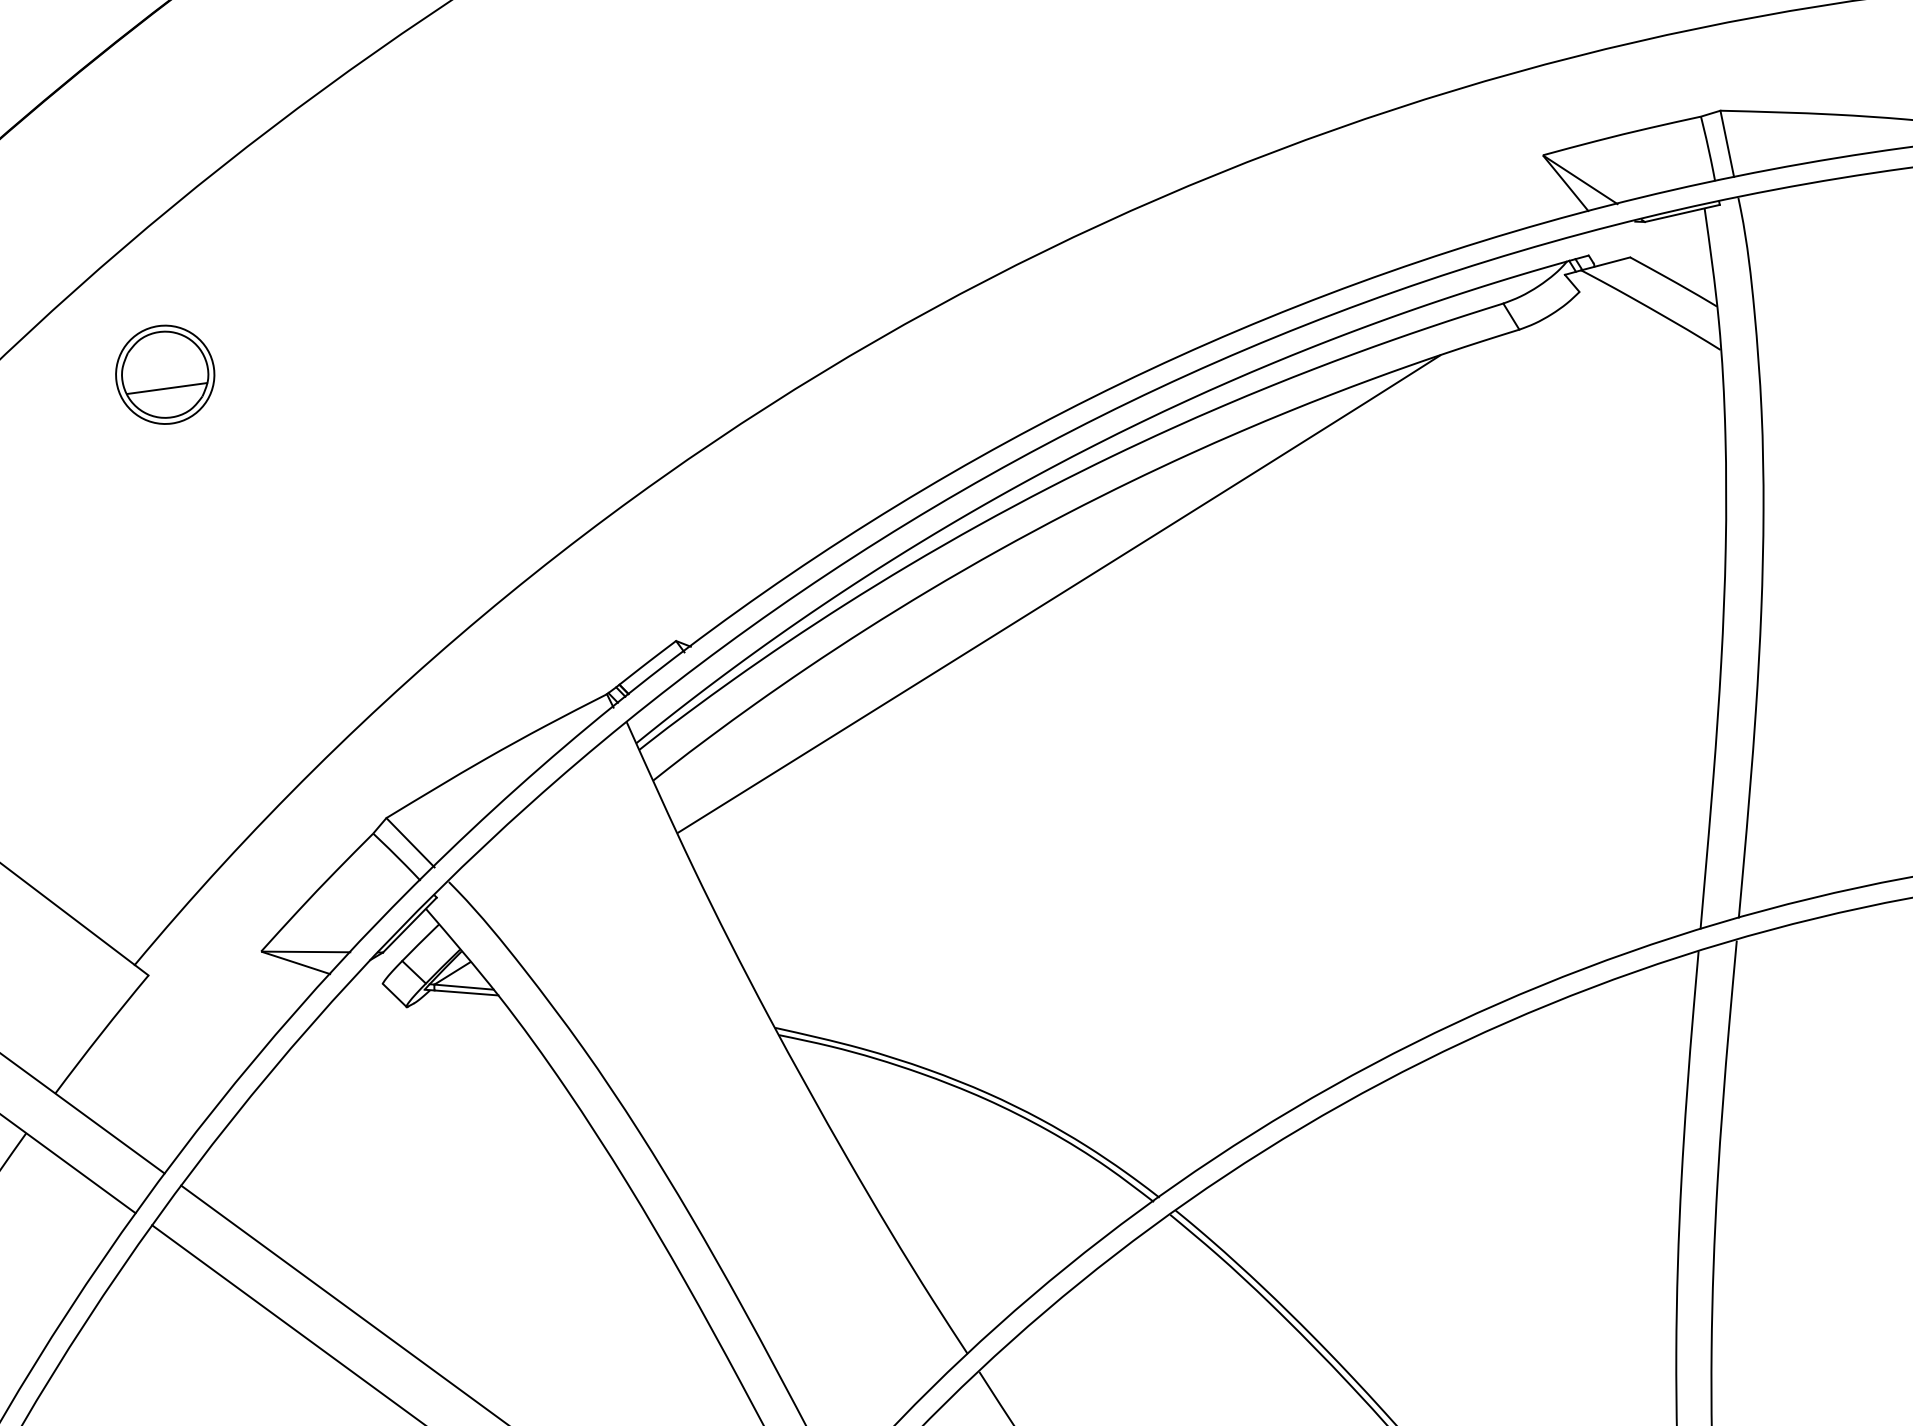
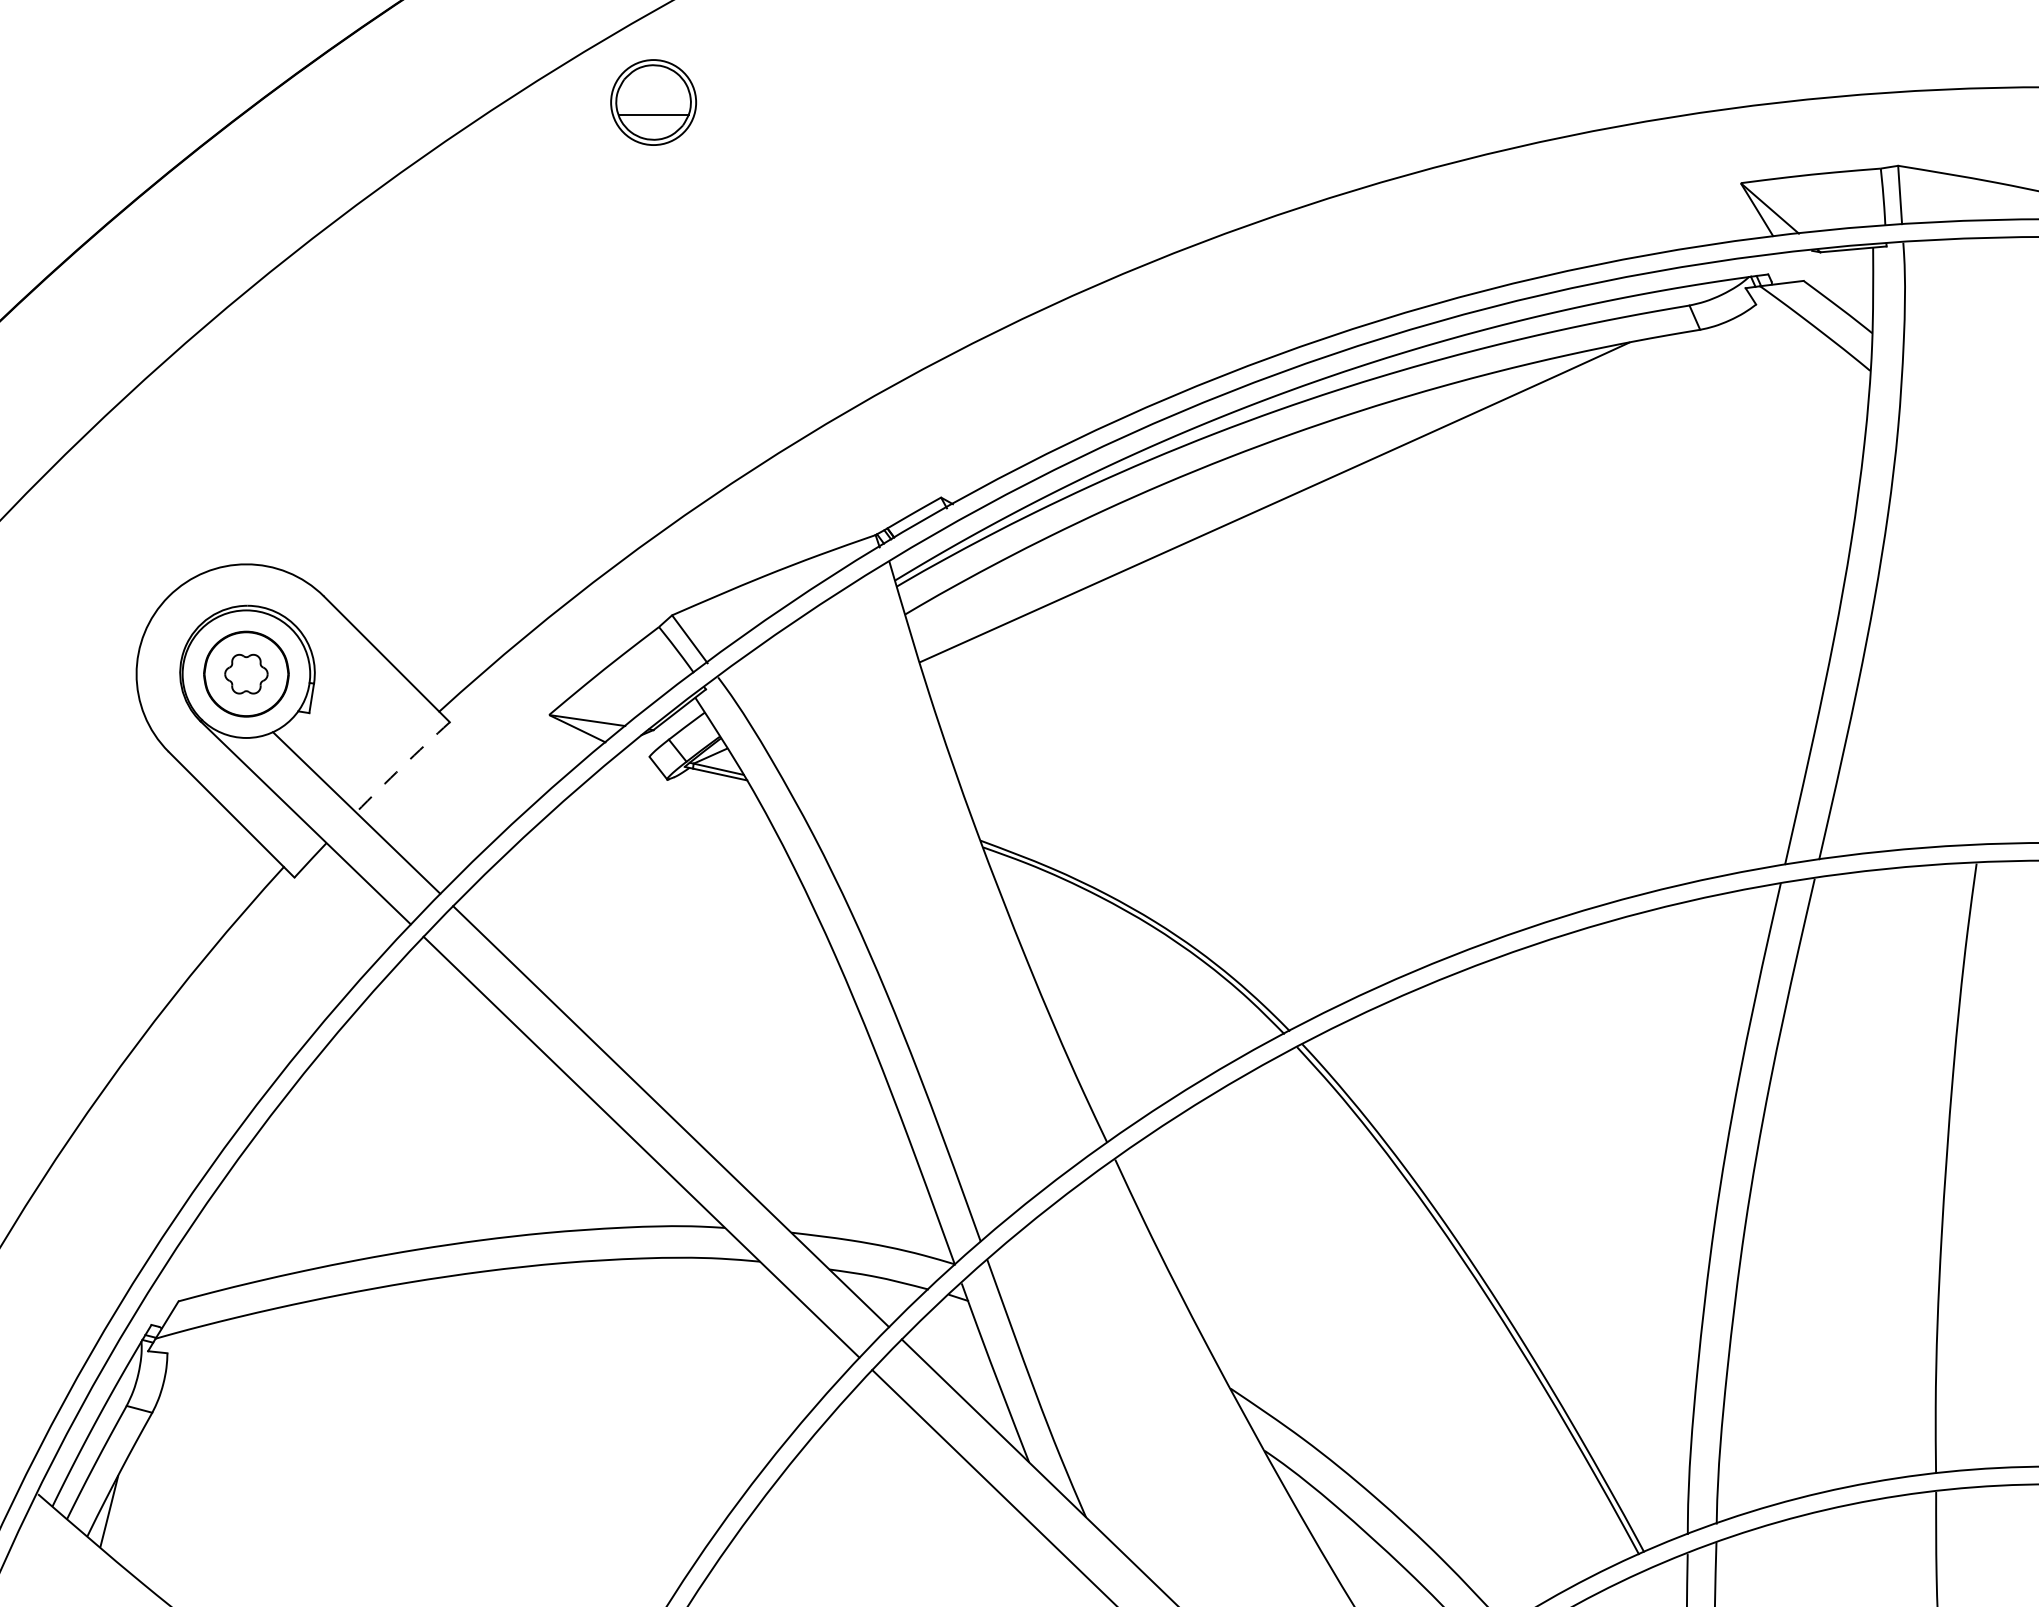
part: (165, 374) -> (653, 102), moved
arc: (101, 1033) -> (402, 766), solid -> dashed

